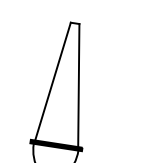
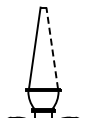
line: (79, 84) -> (52, 47), solid -> dashed

